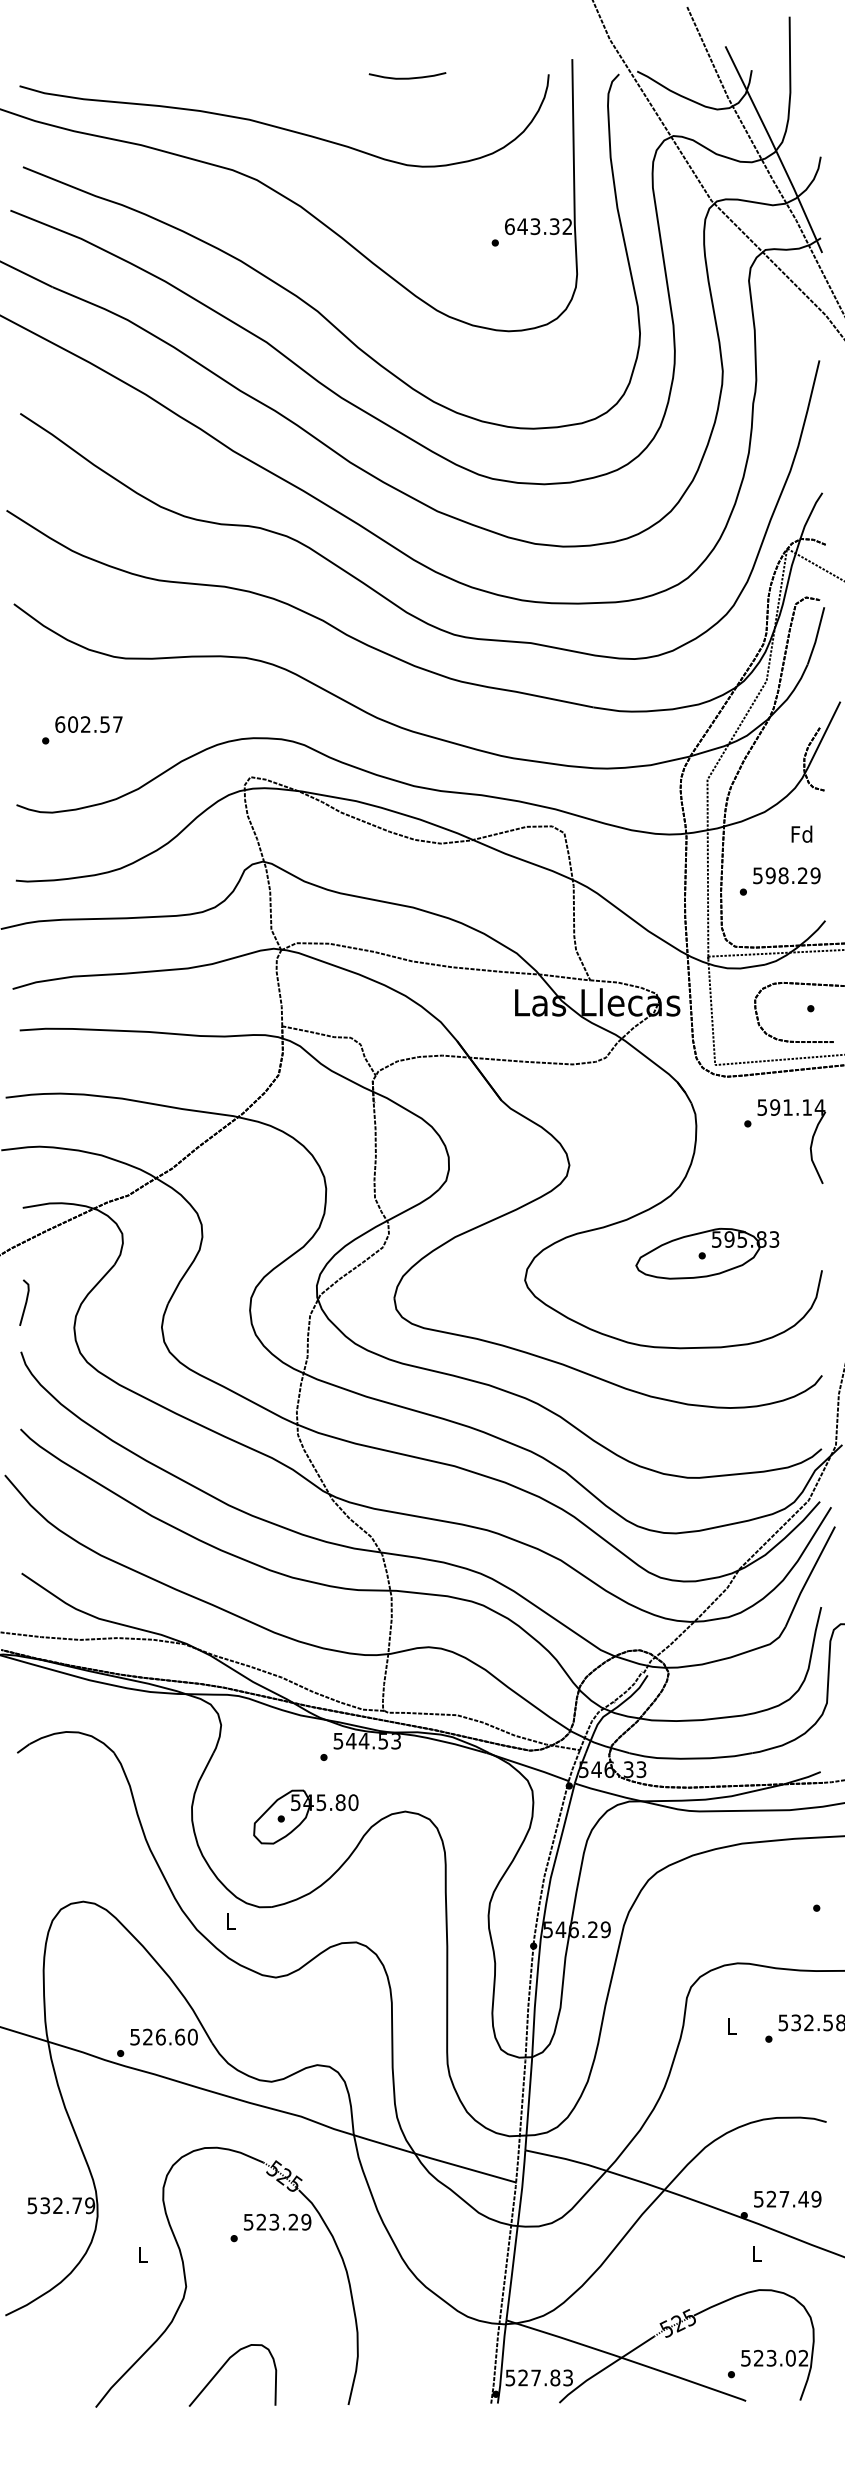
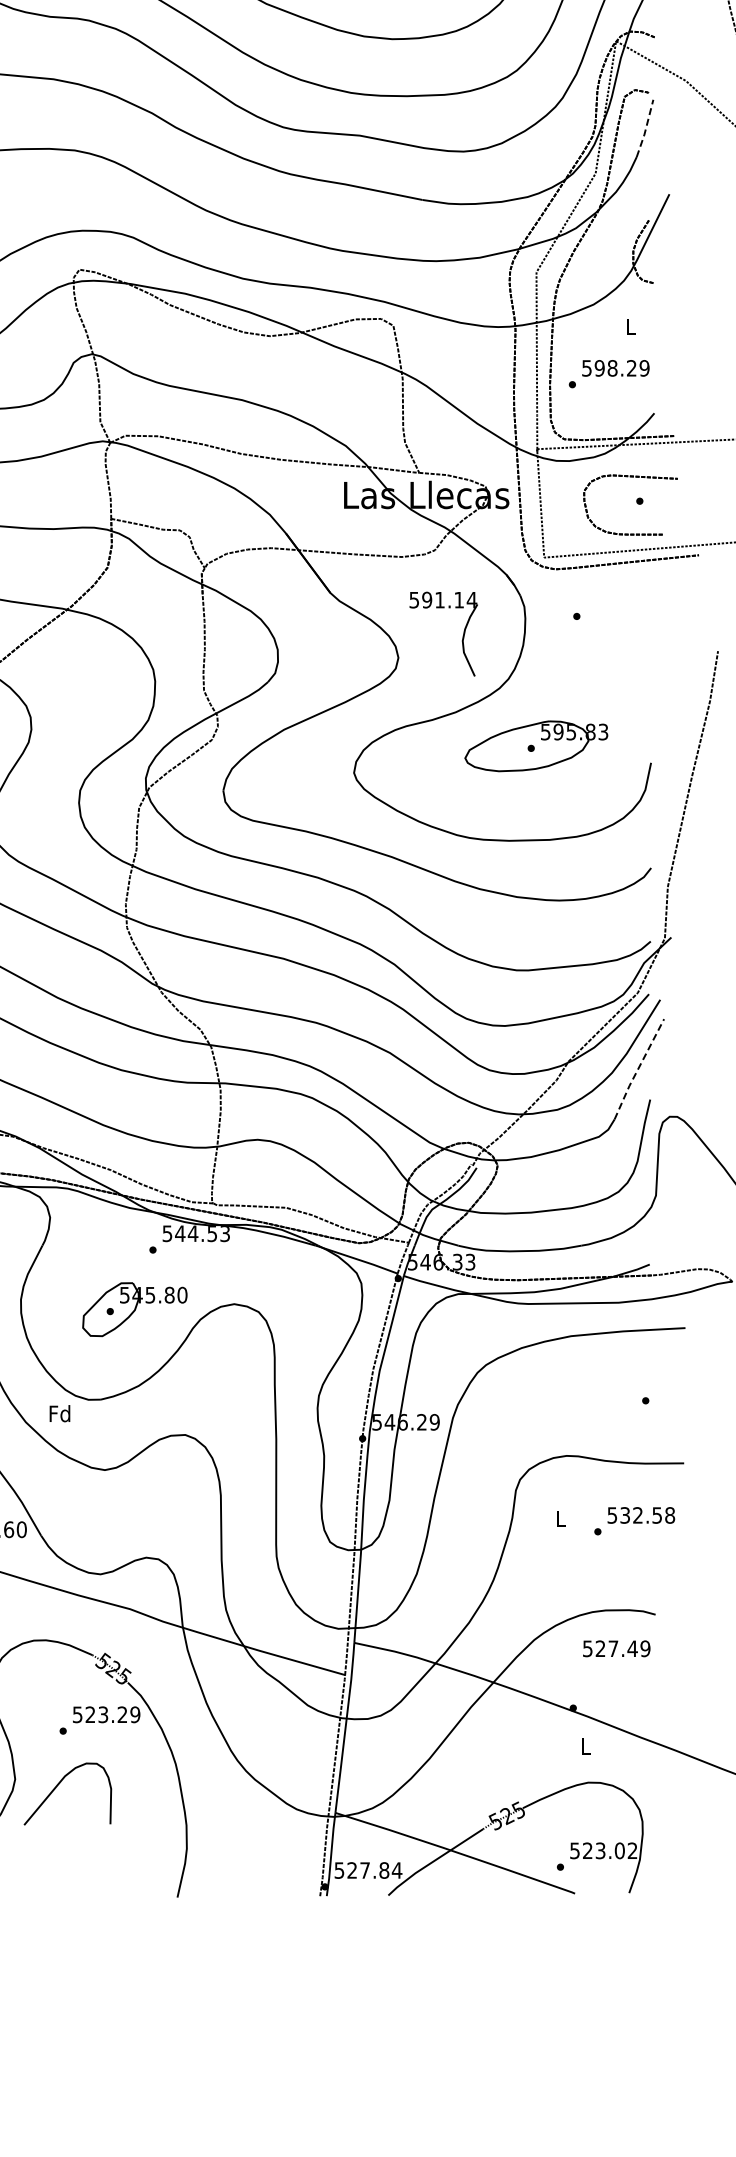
line: (816, 636) -> (645, 129), solid -> dashed
text: (801, 833) -> (630, 326), Fd -> L
part: (810, 1143) -> (462, 636), moved
line: (809, 1576) -> (638, 1069), solid -> dashed
text: (230, 1920) -> (59, 1413), L -> Fd
text: (787, 2198) -> (616, 1648), moved
curve: (223, 2367) -> (58, 1786), moved
text: (567, 2377) -> (396, 1870), 527.83 -> 527.84

